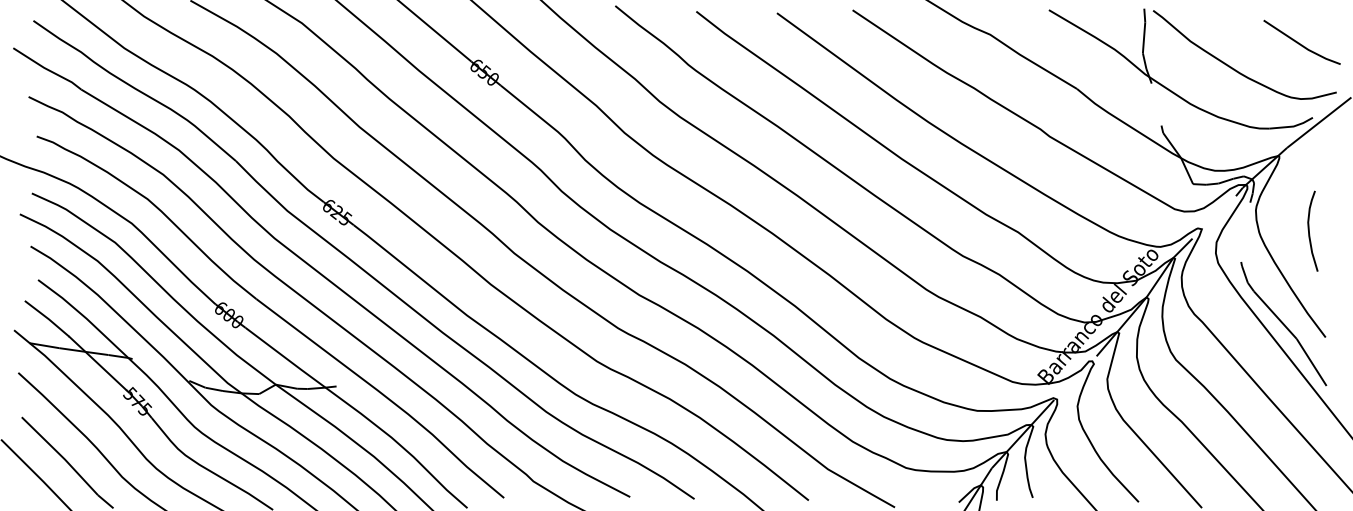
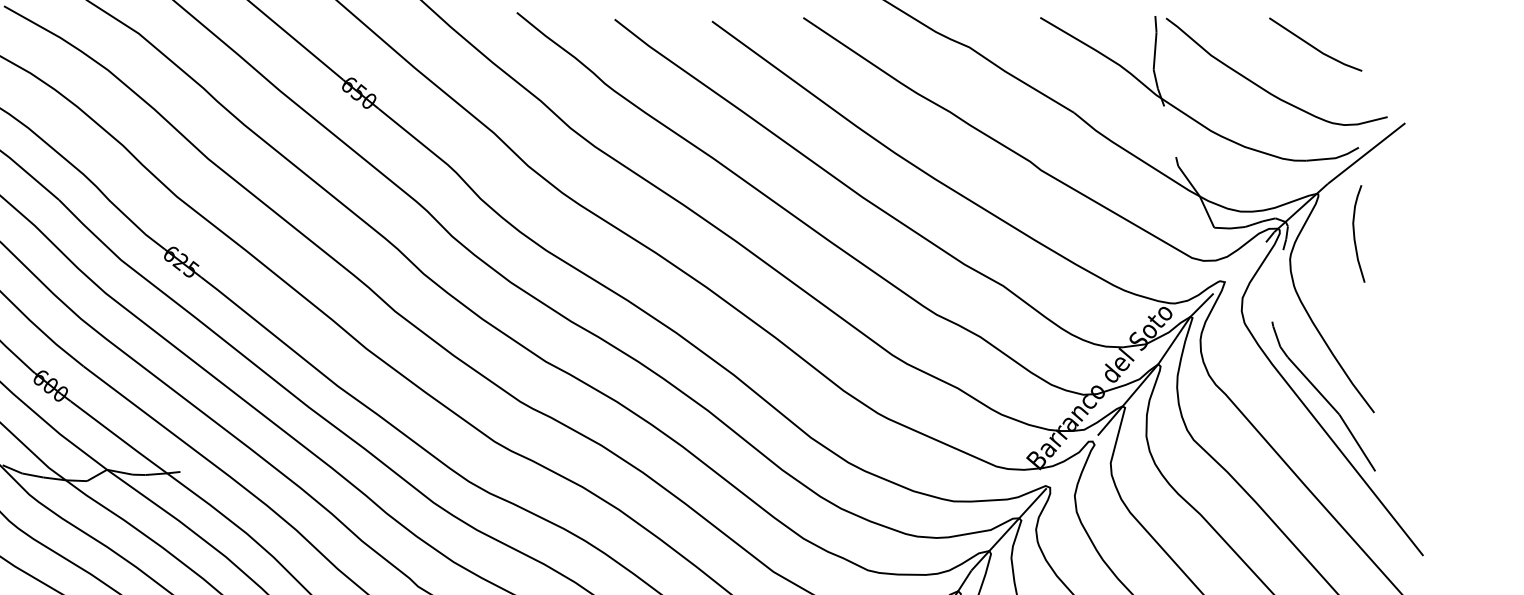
line: (1299, 42) -> (1312, 44), moved
curve: (1309, 230) -> (1354, 233), moved

